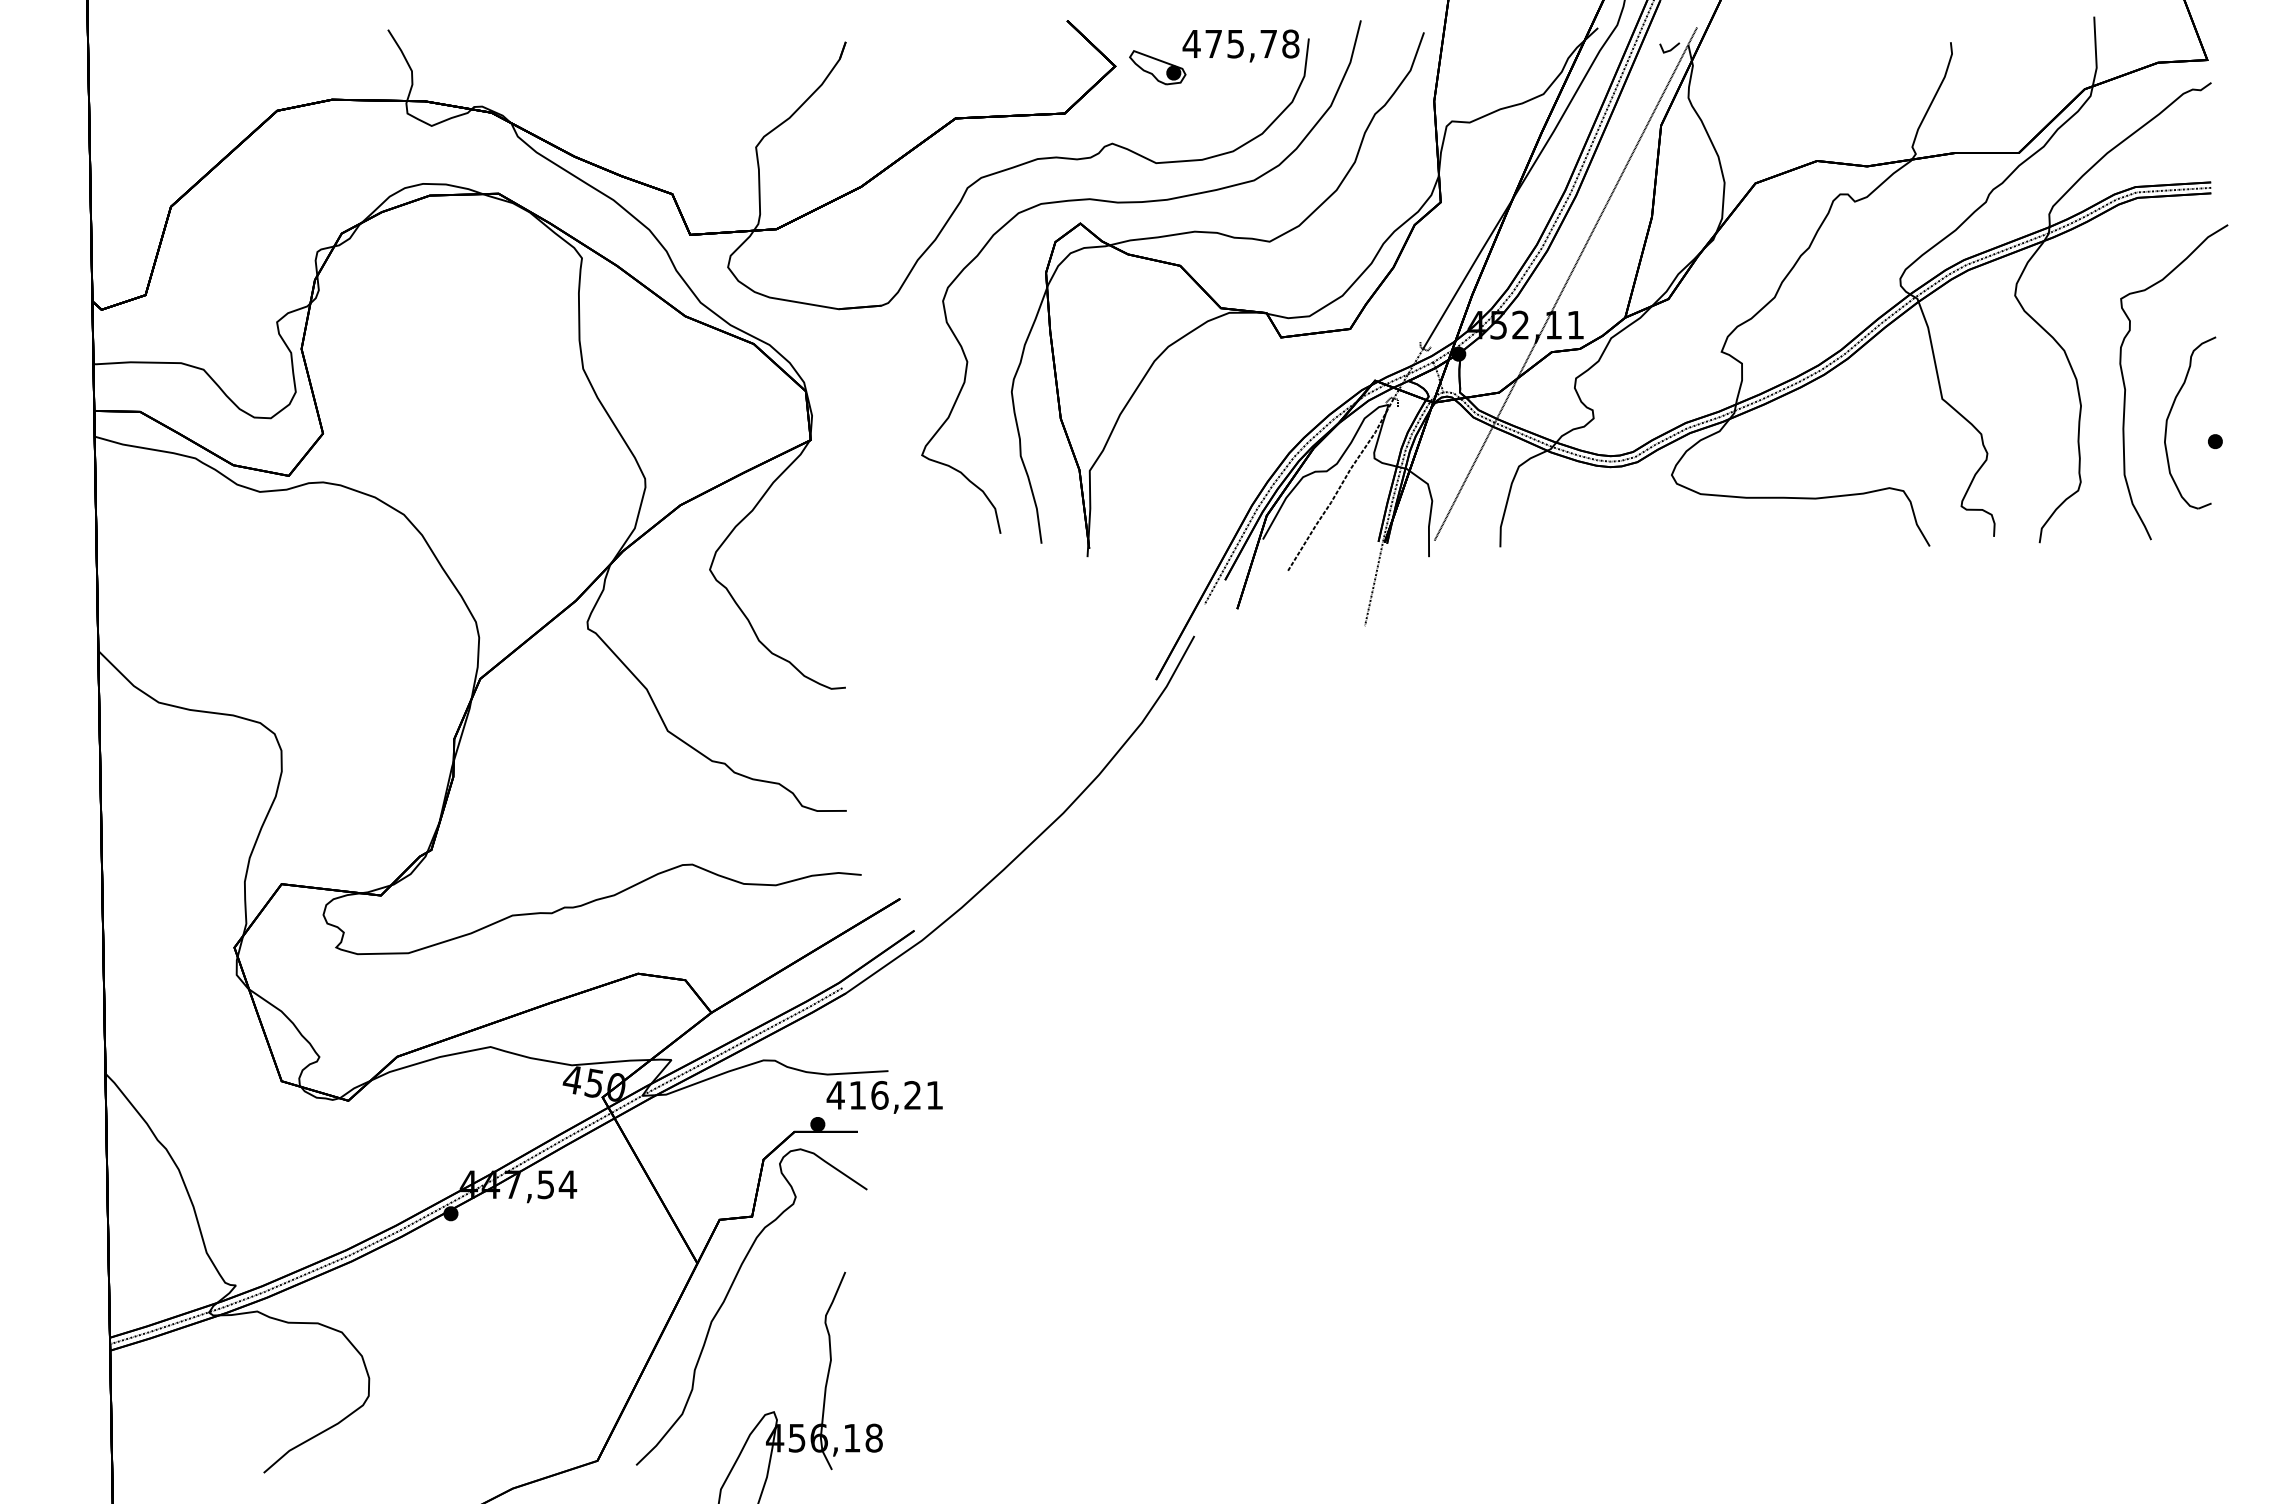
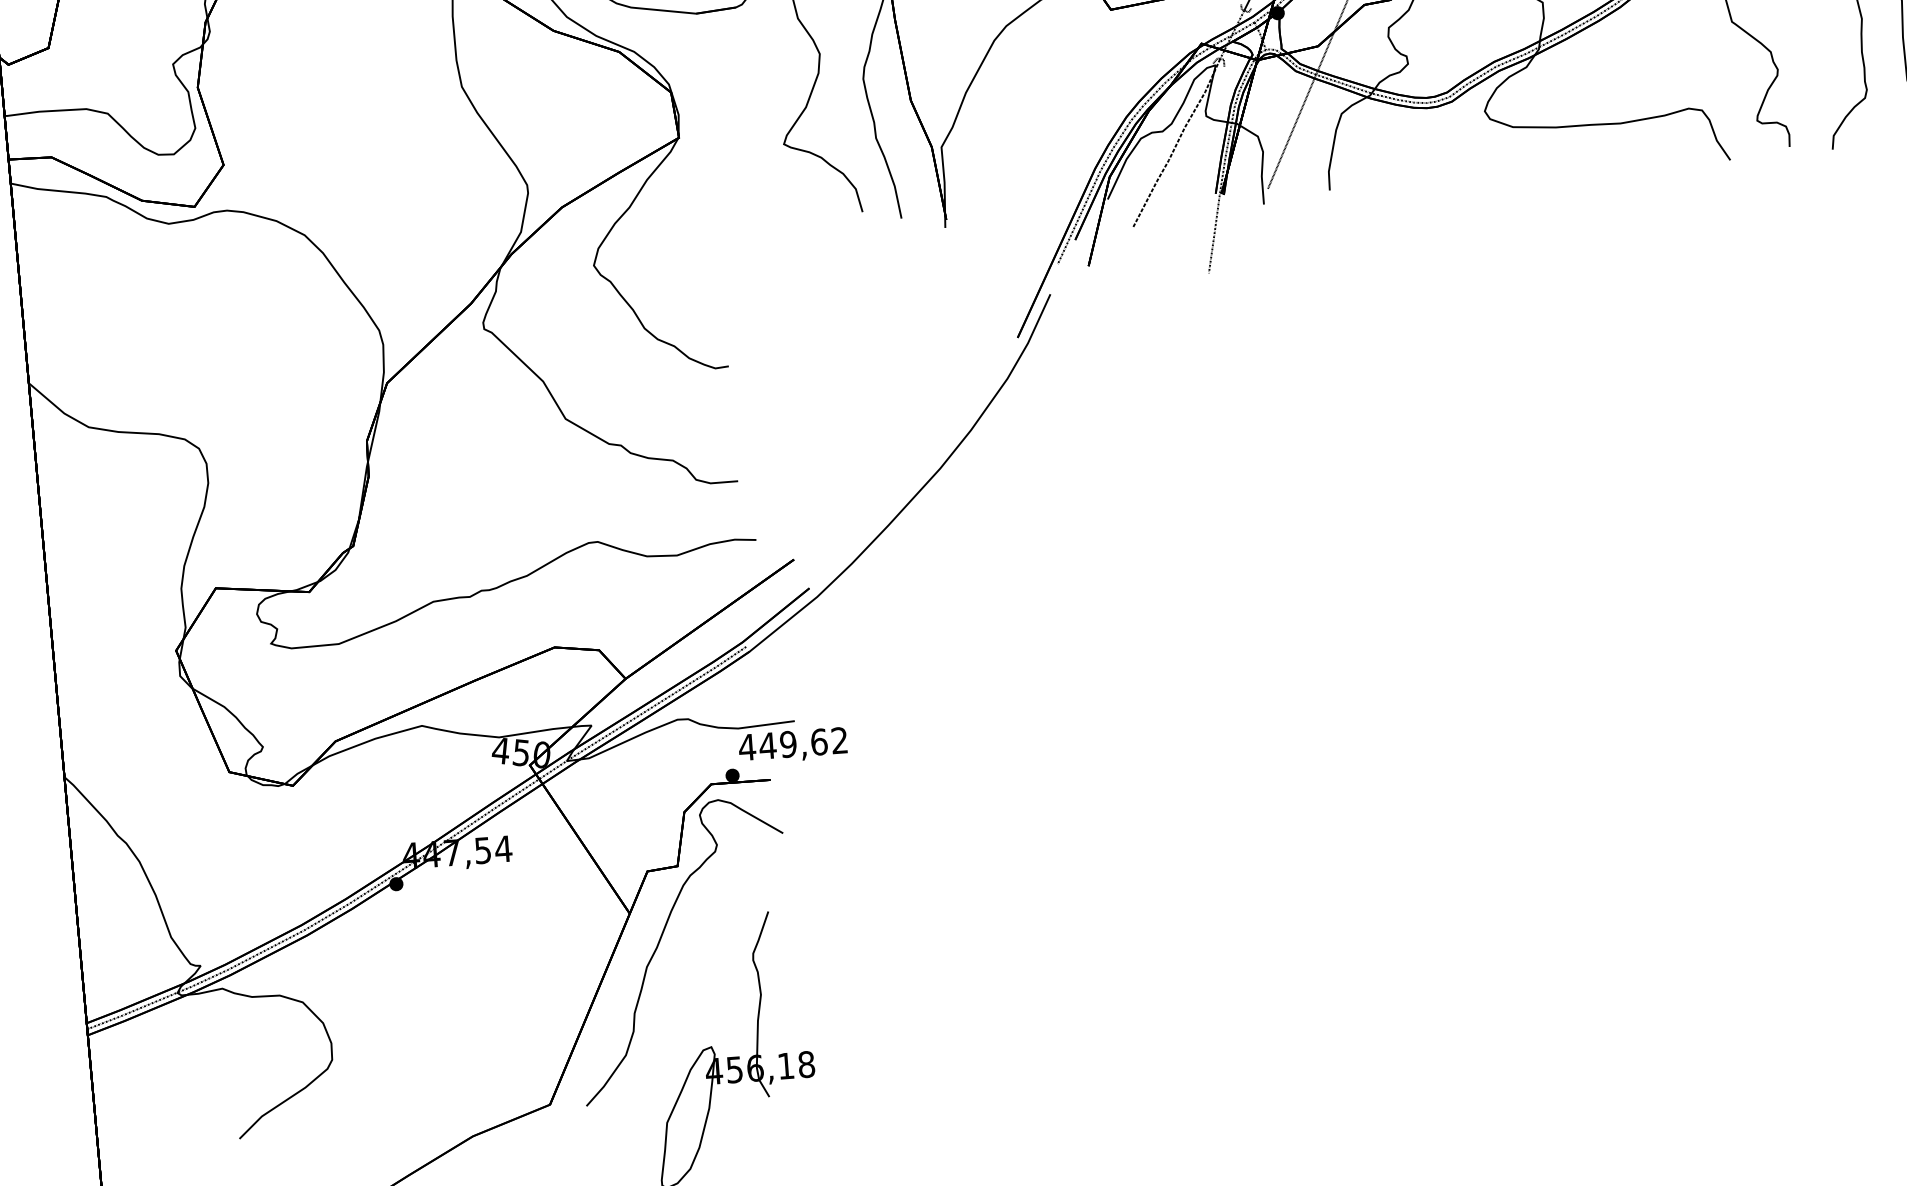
text: (895, 1095) -> (803, 743), 416,21 -> 449,62

